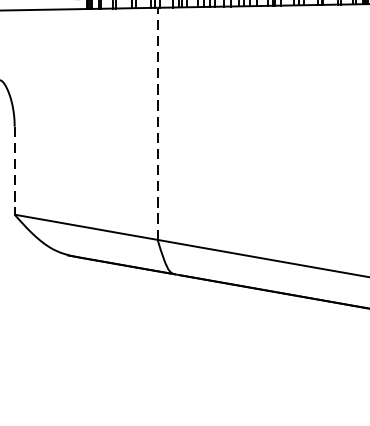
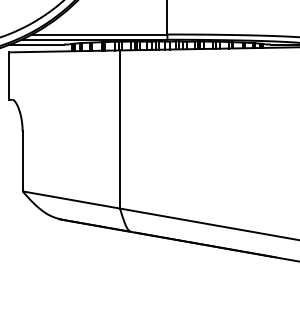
line: (158, 123) -> (120, 129), dashed -> solid
line: (14, 170) -> (22, 161), dashed -> solid

